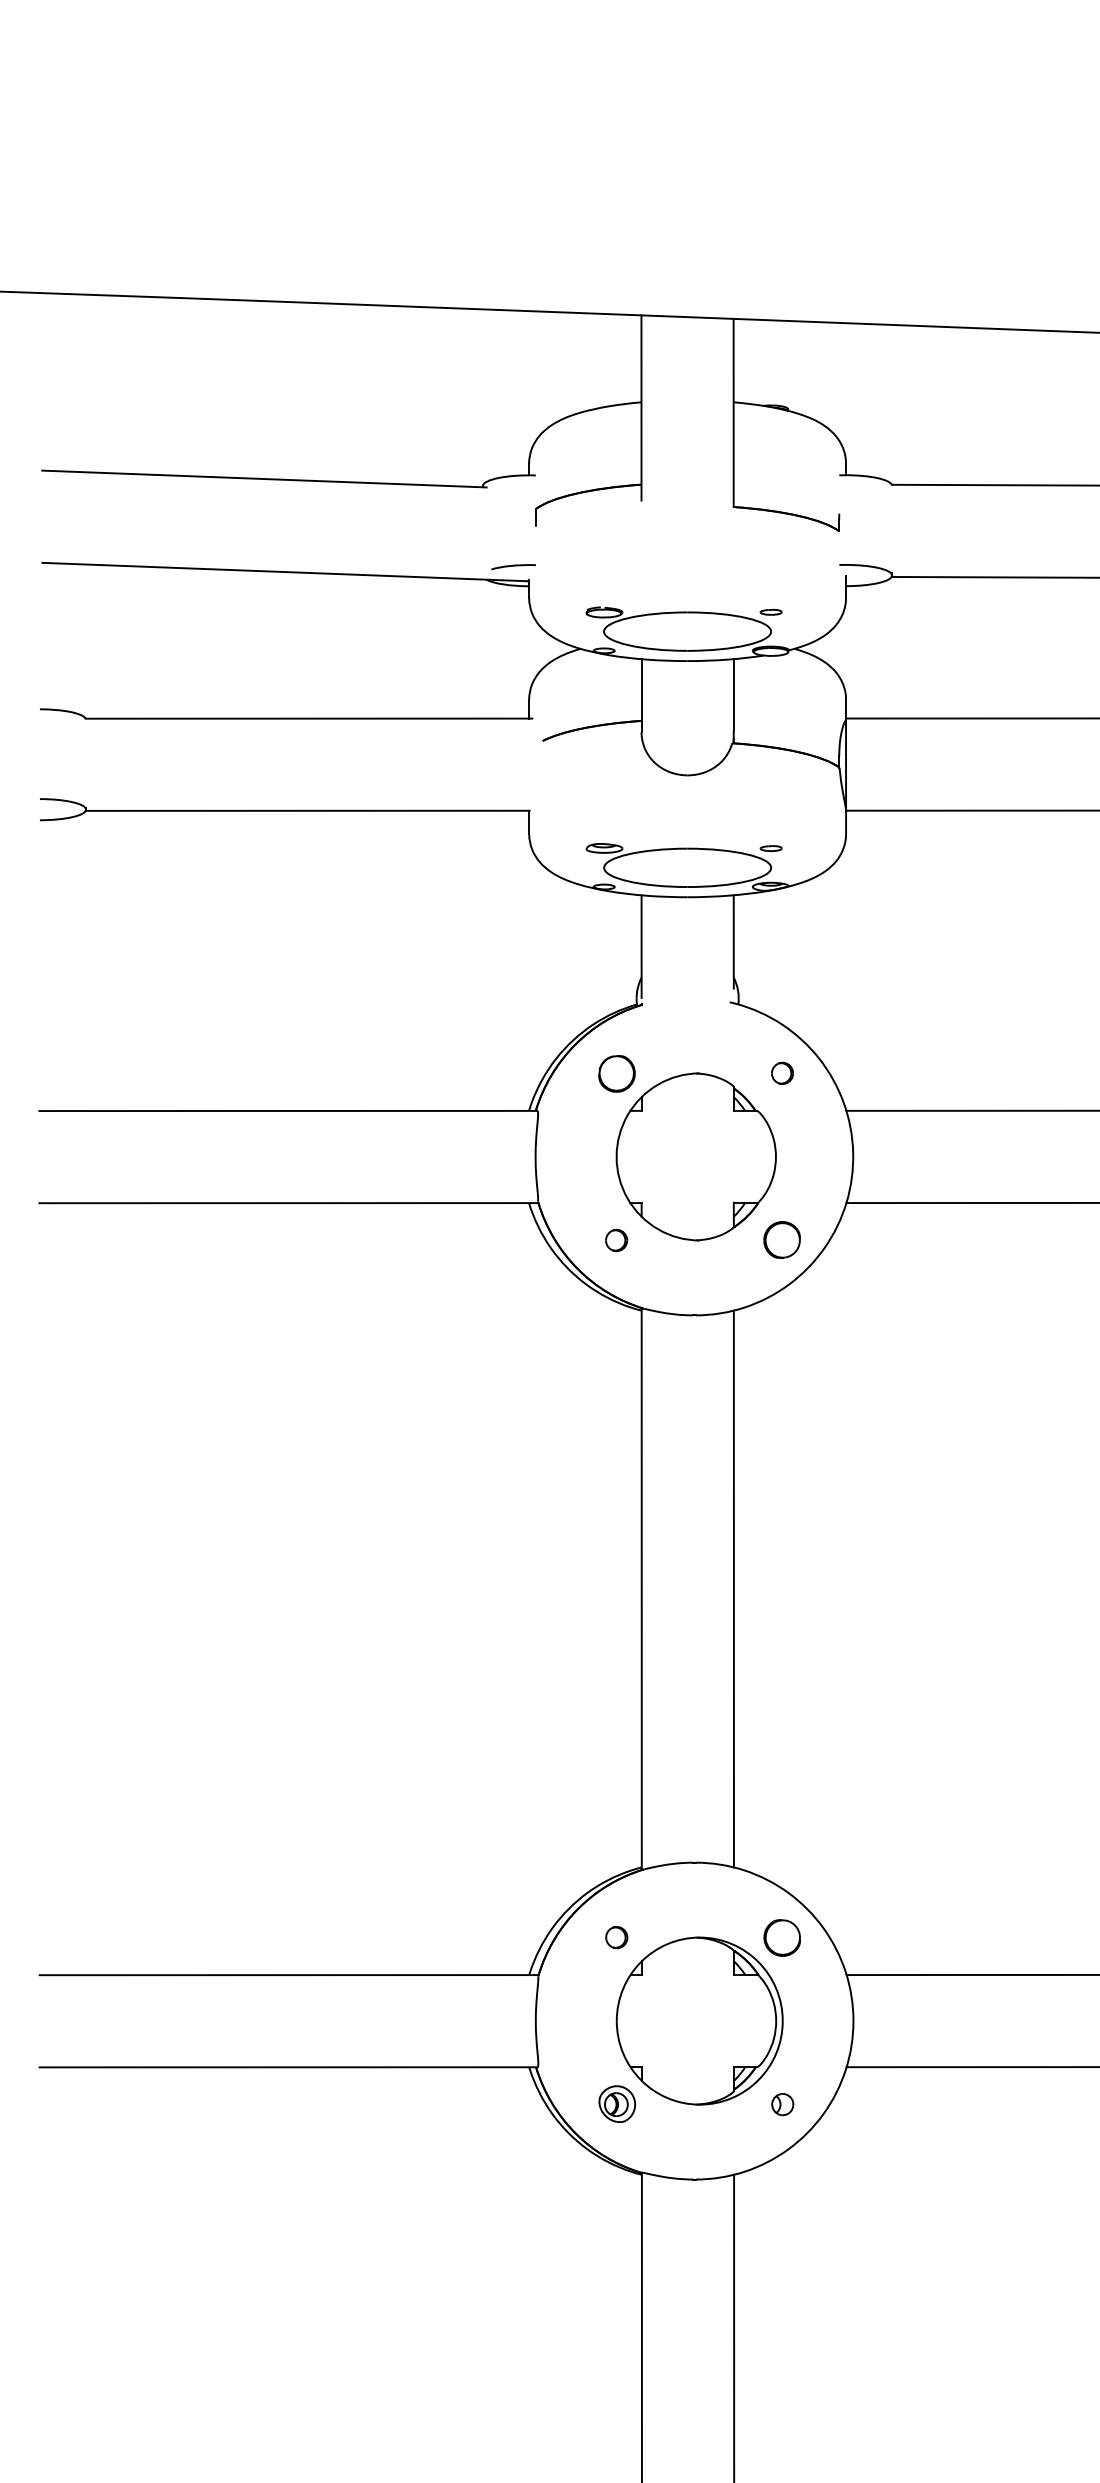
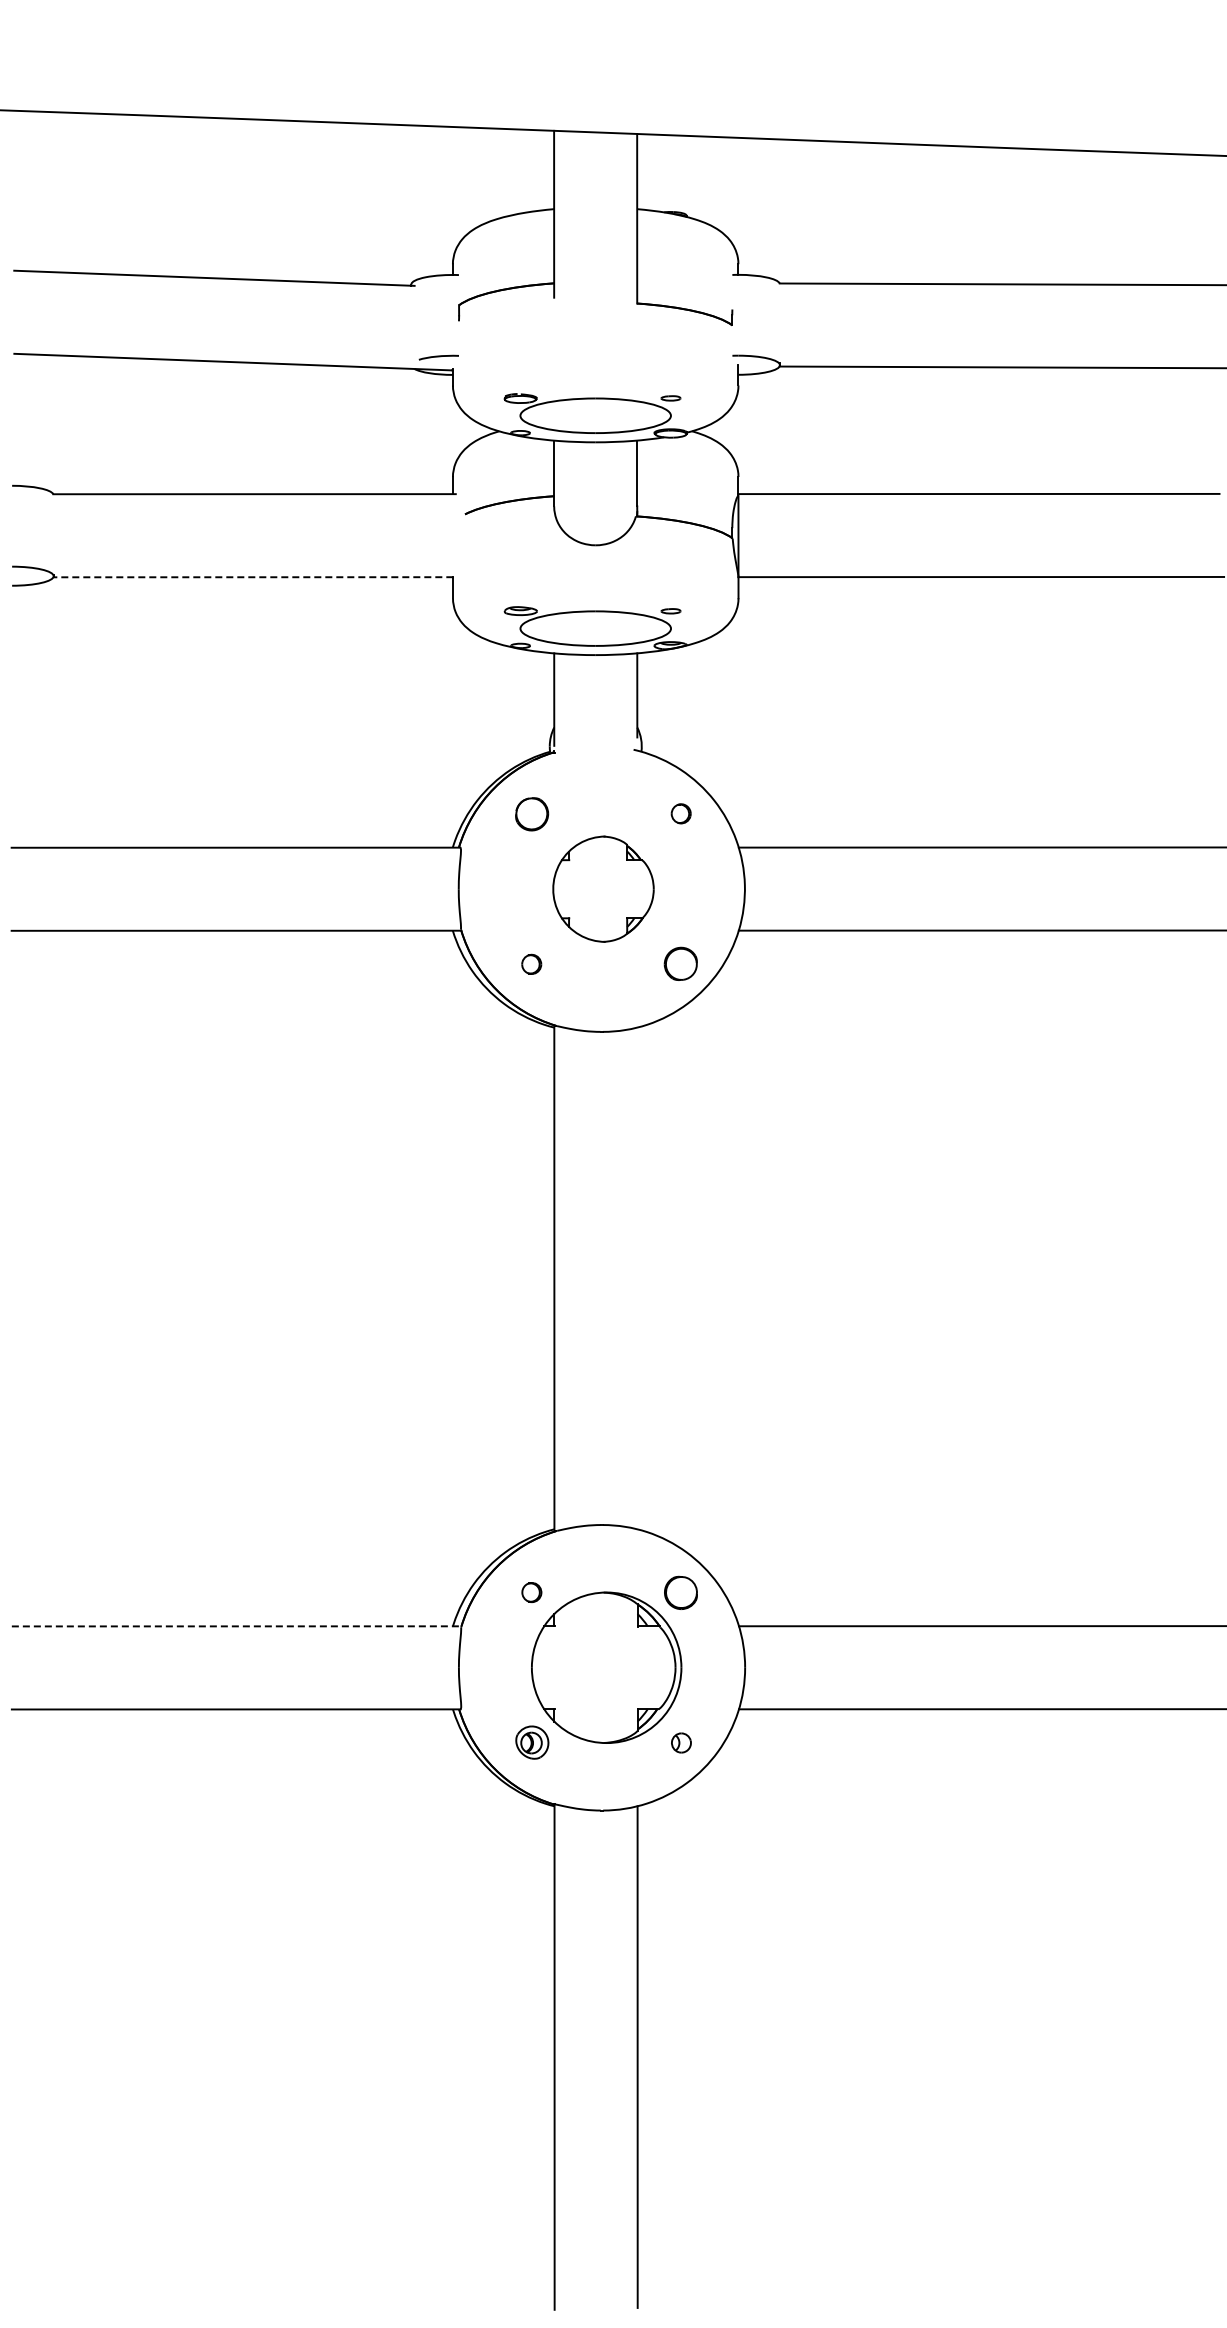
line: (307, 811) -> (253, 577), solid -> dashed
part: (696, 1157) -> (603, 889), size x0.7
line: (733, 1589) -> (637, 1278), removed
line: (288, 1975) -> (236, 1626), solid -> dashed

